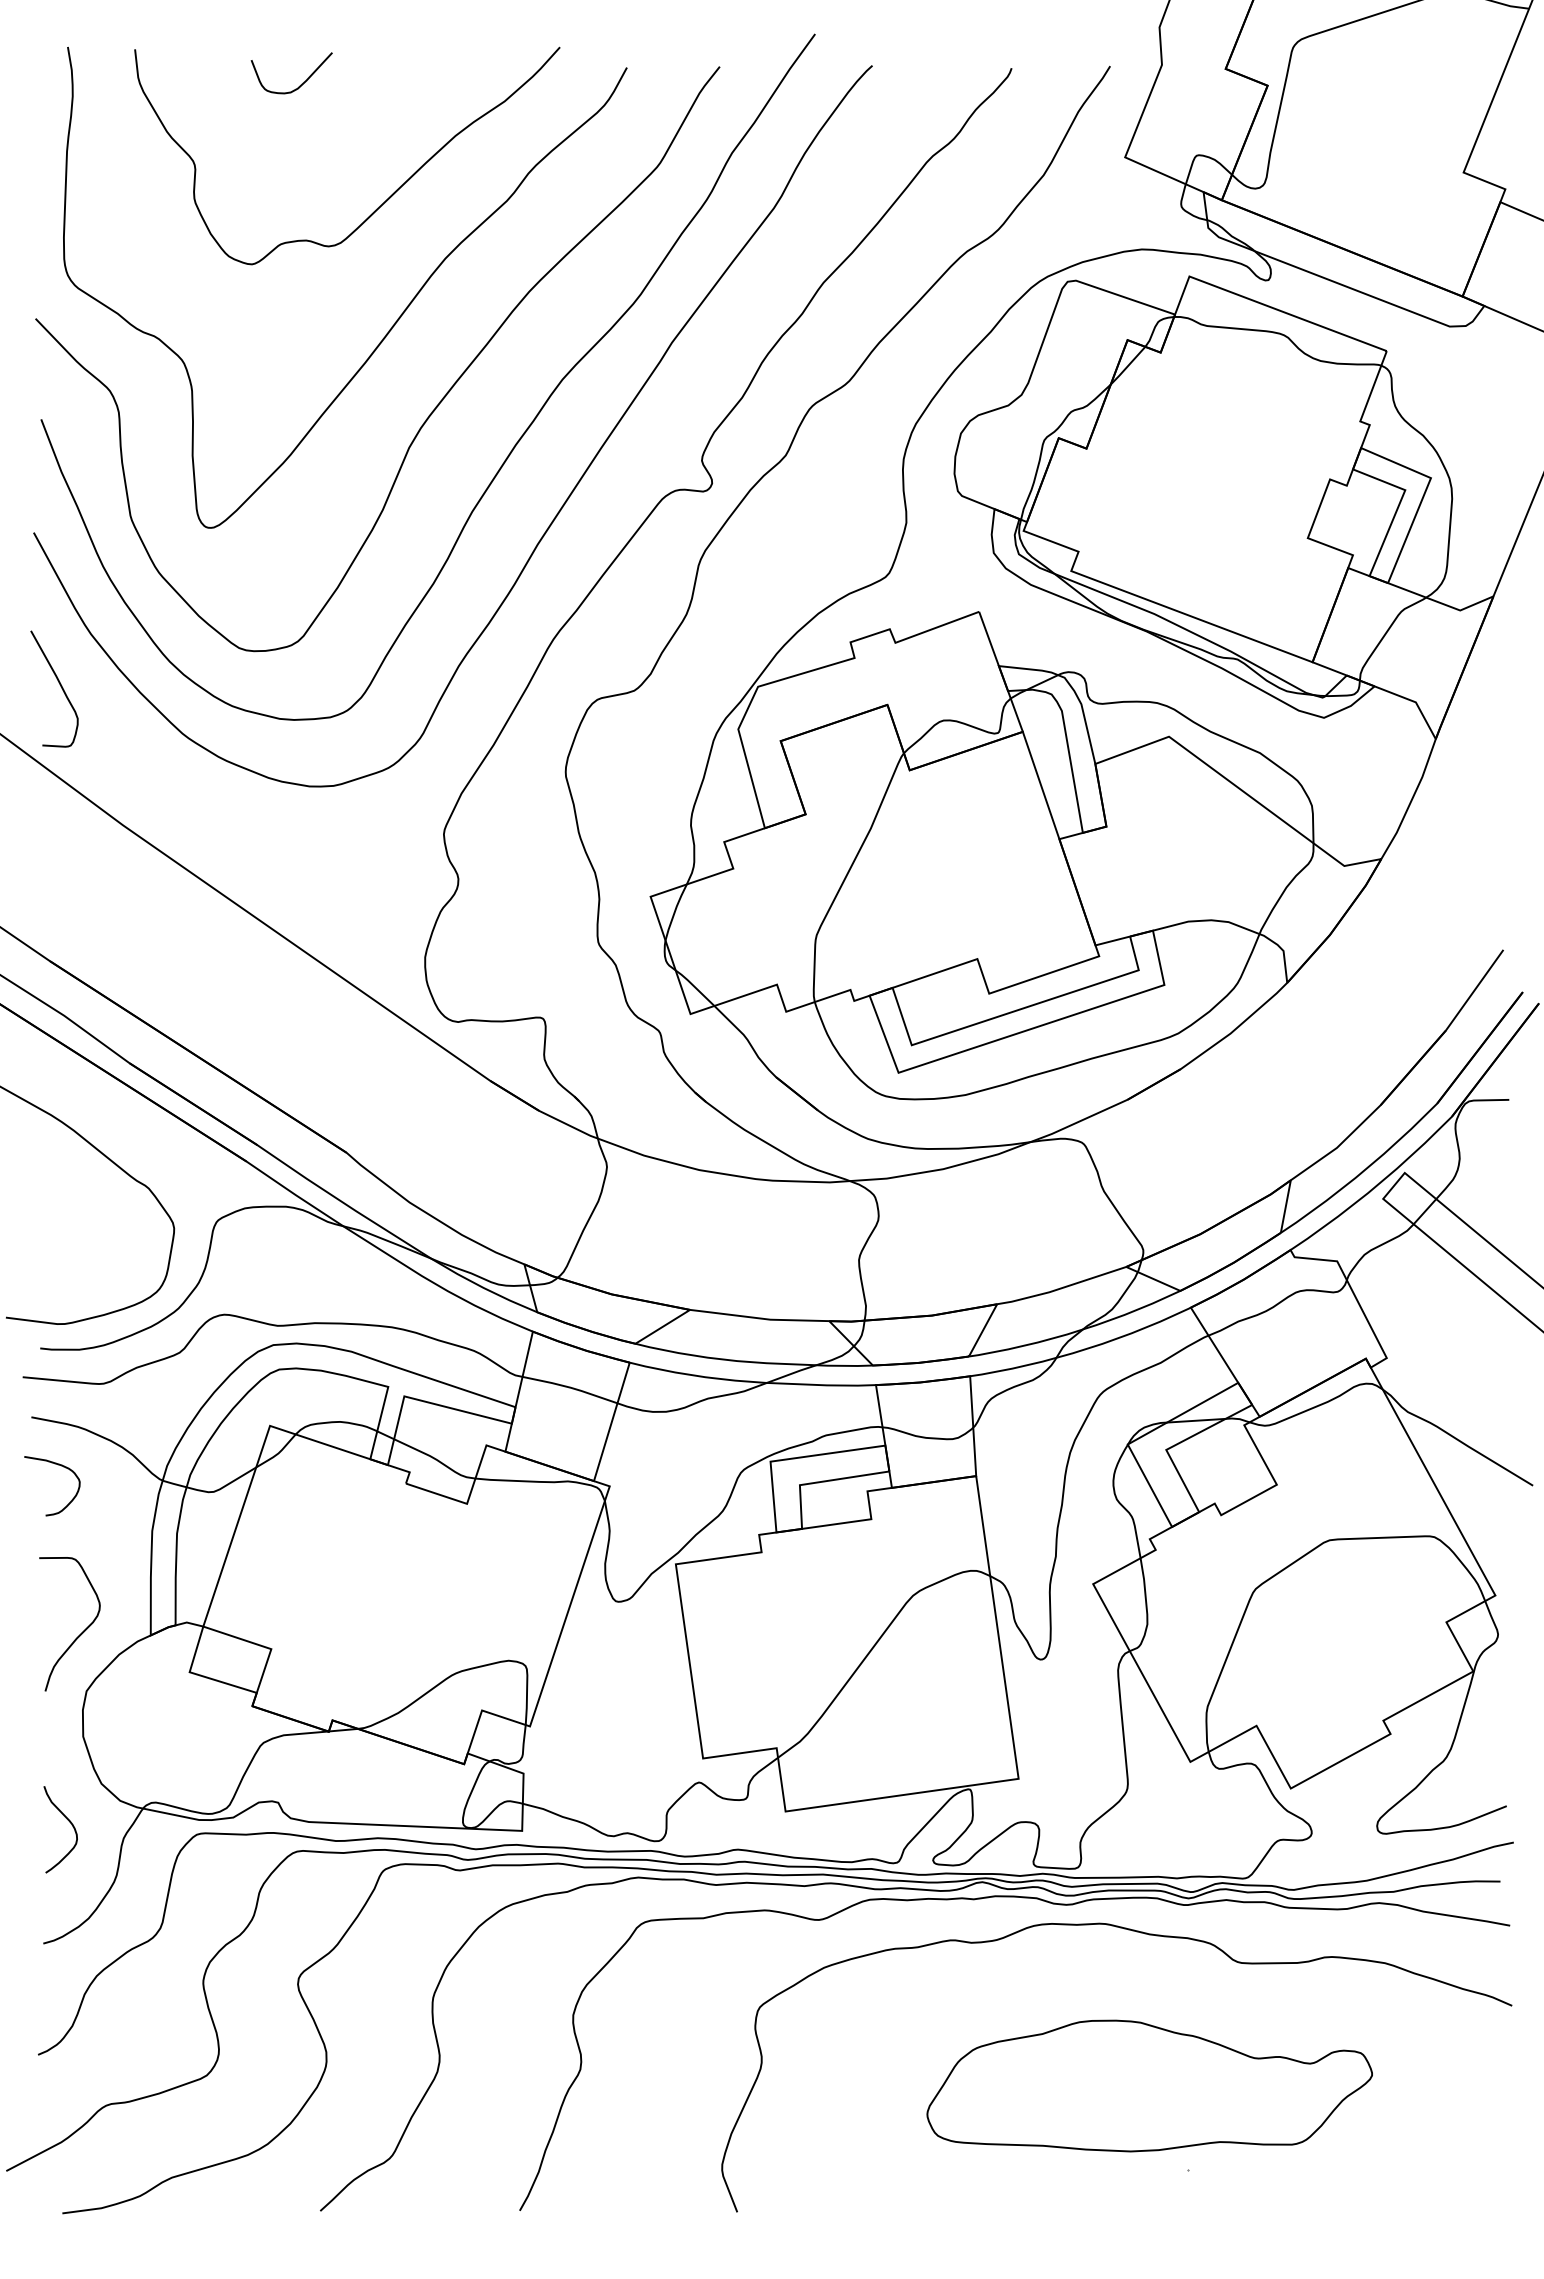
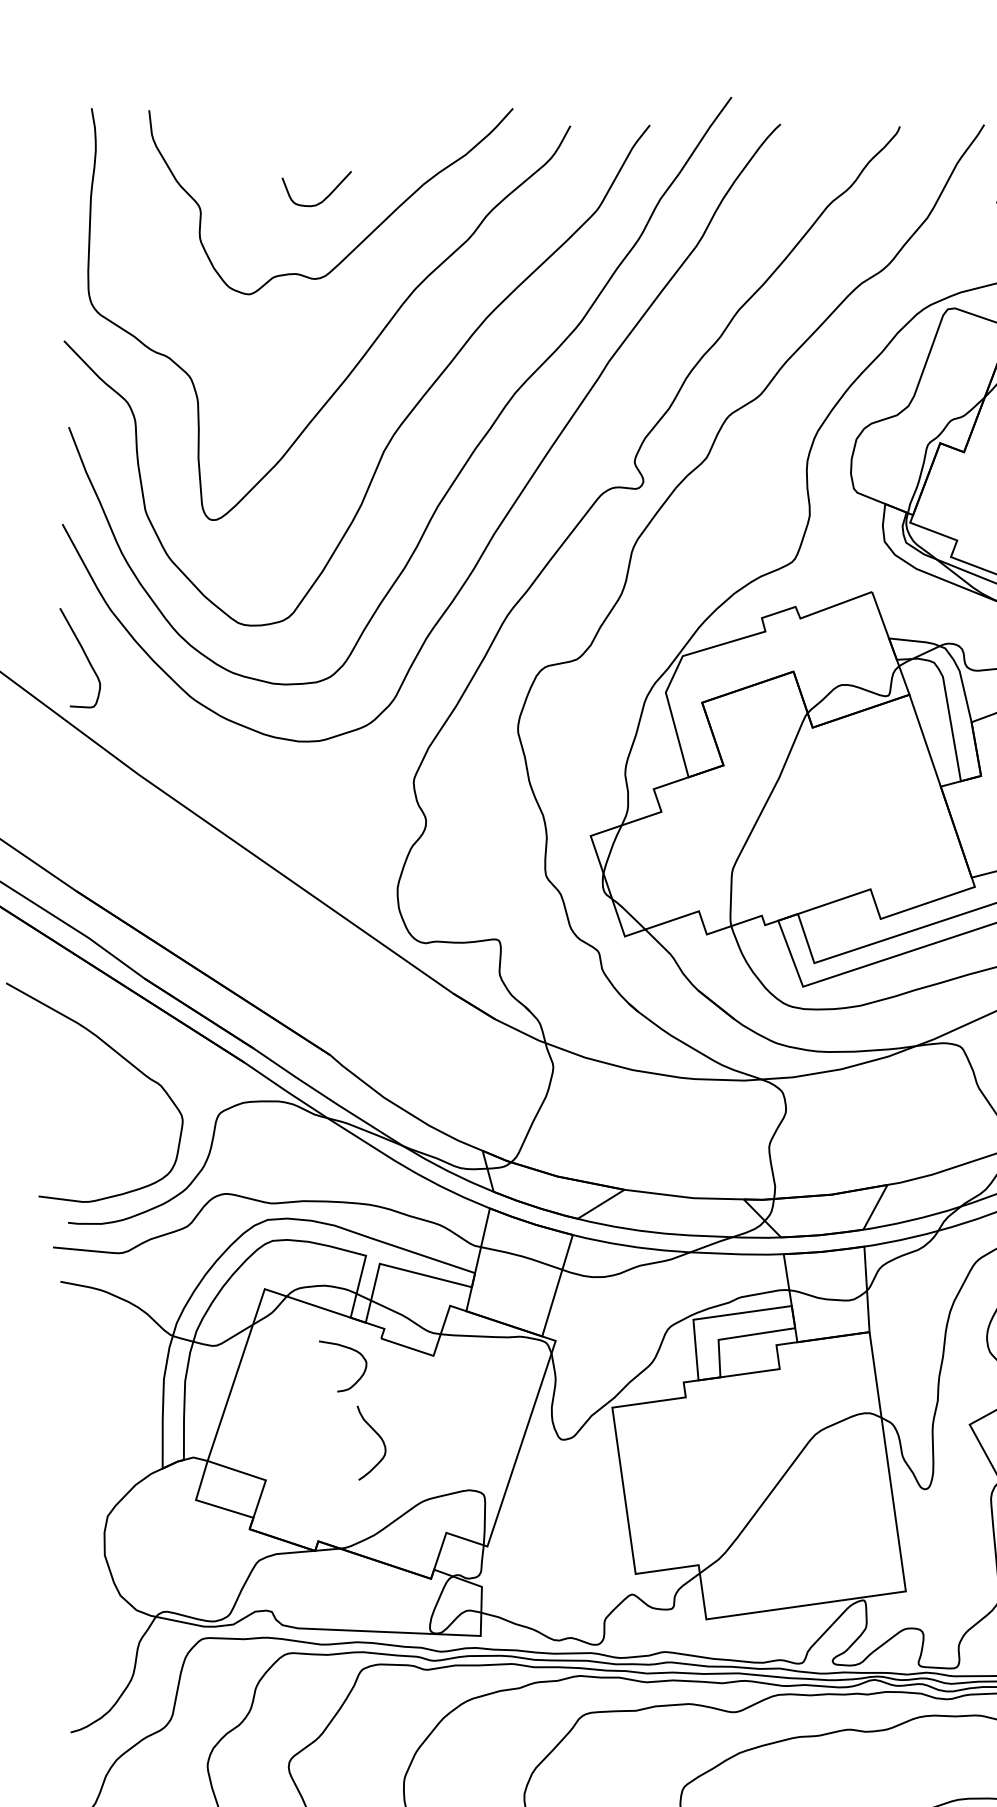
curve: (301, 83) -> (325, 197), moved
curve: (58, 1465) -> (348, 1348), moved
curve: (79, 1634) -> (101, 1467), removed
curve: (68, 1821) -> (378, 1436), moved

